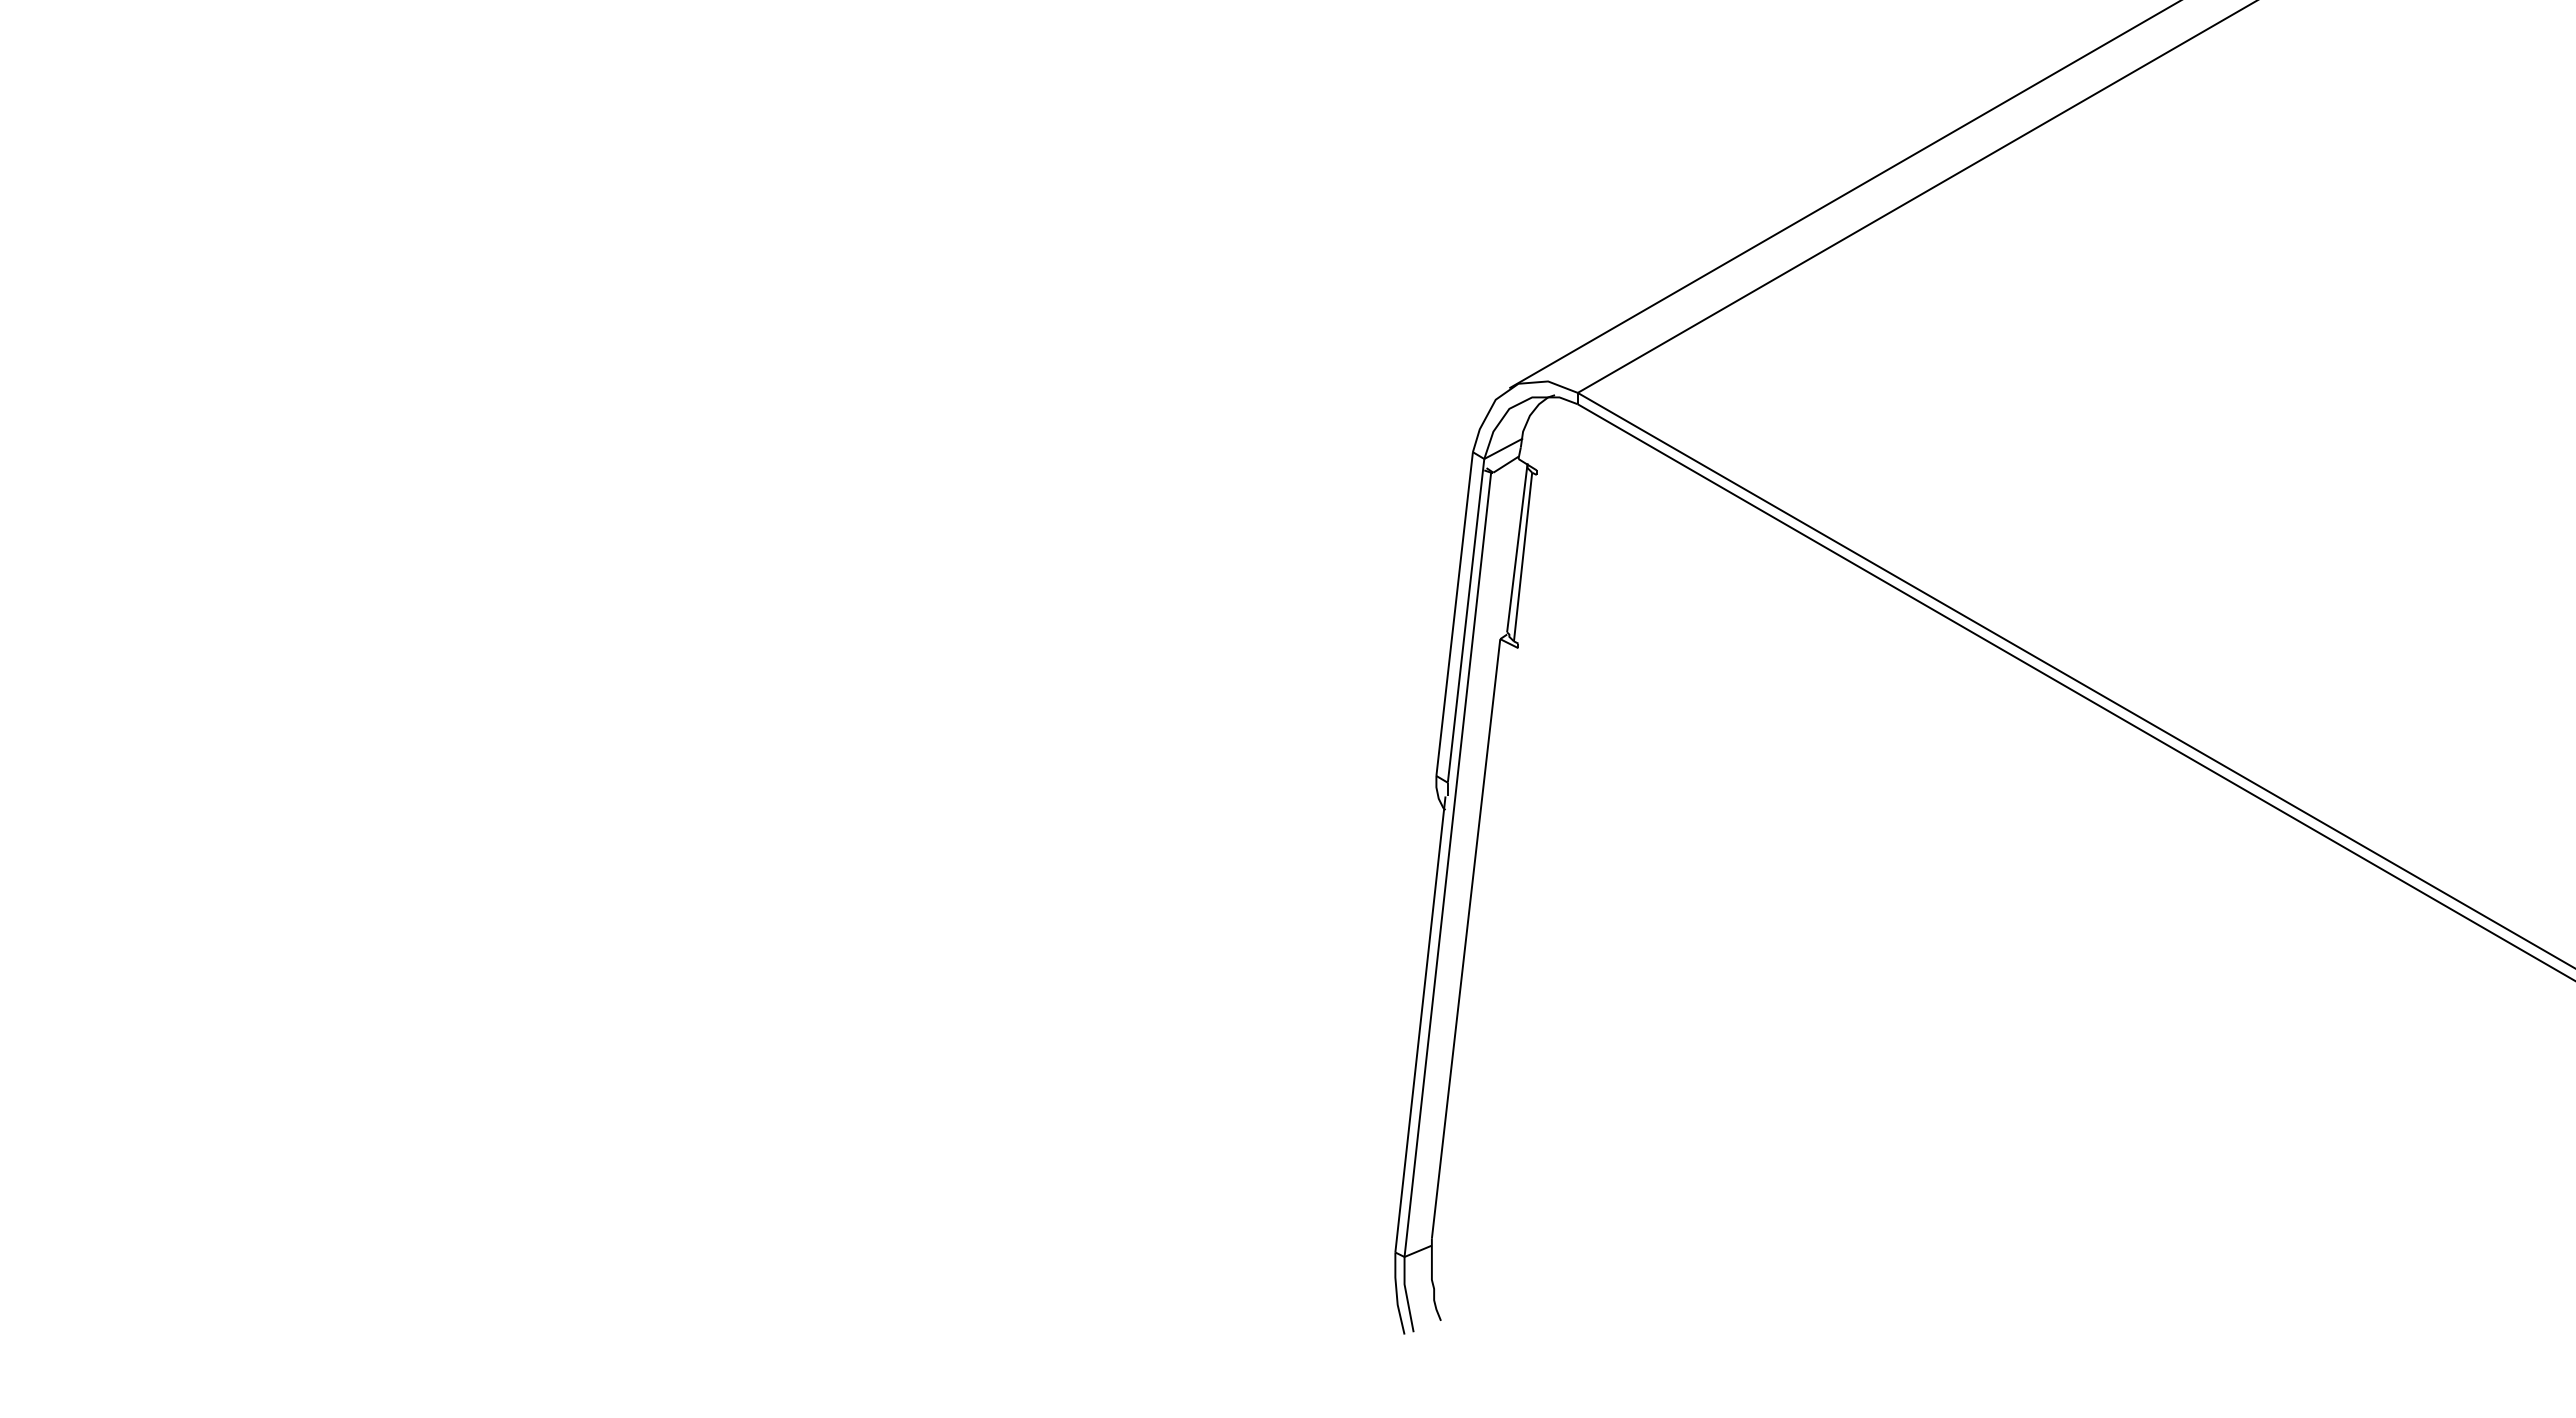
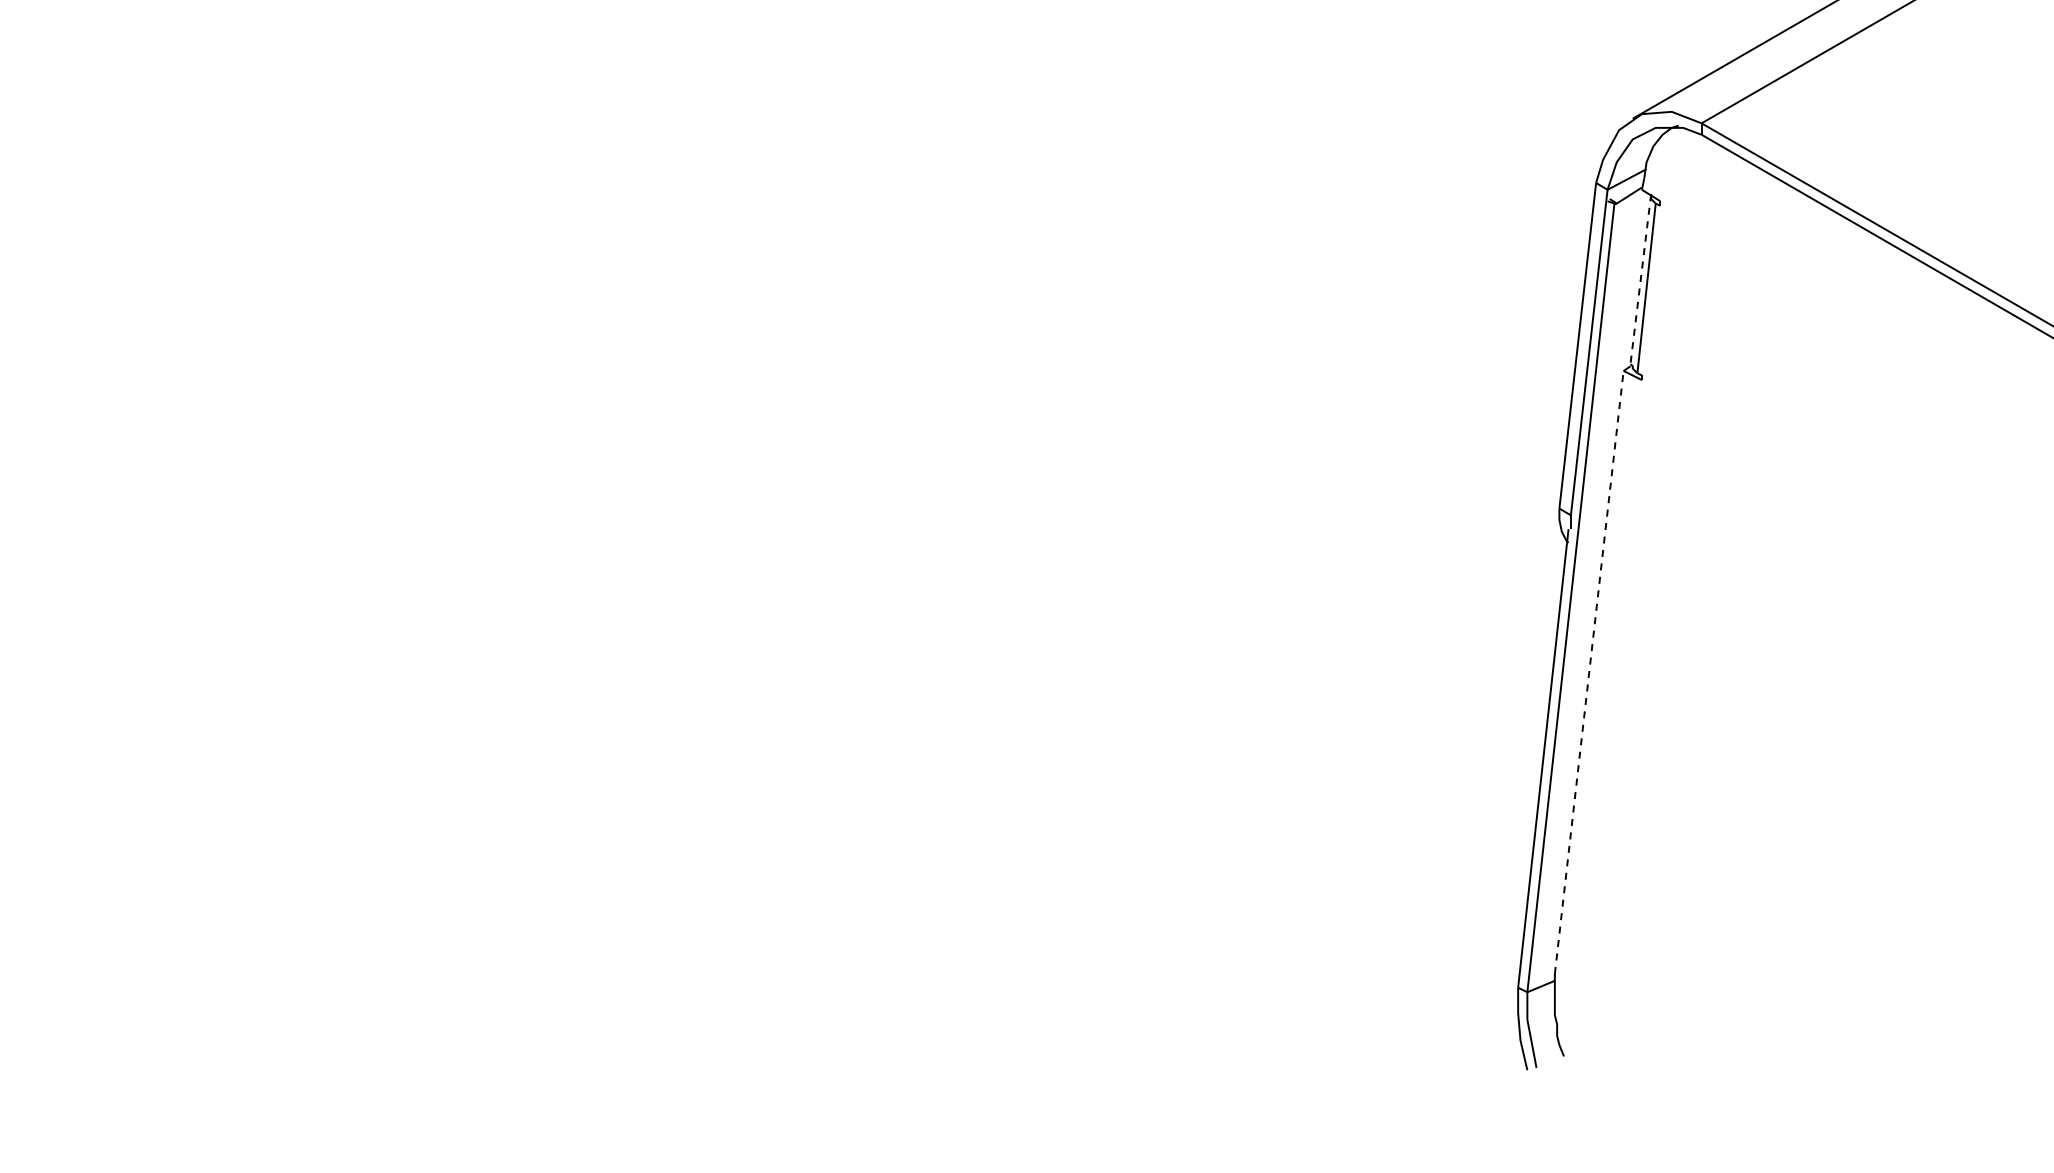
line: (1517, 547) -> (1640, 278), solid -> dashed
line: (1466, 938) -> (1589, 671), solid -> dashed

